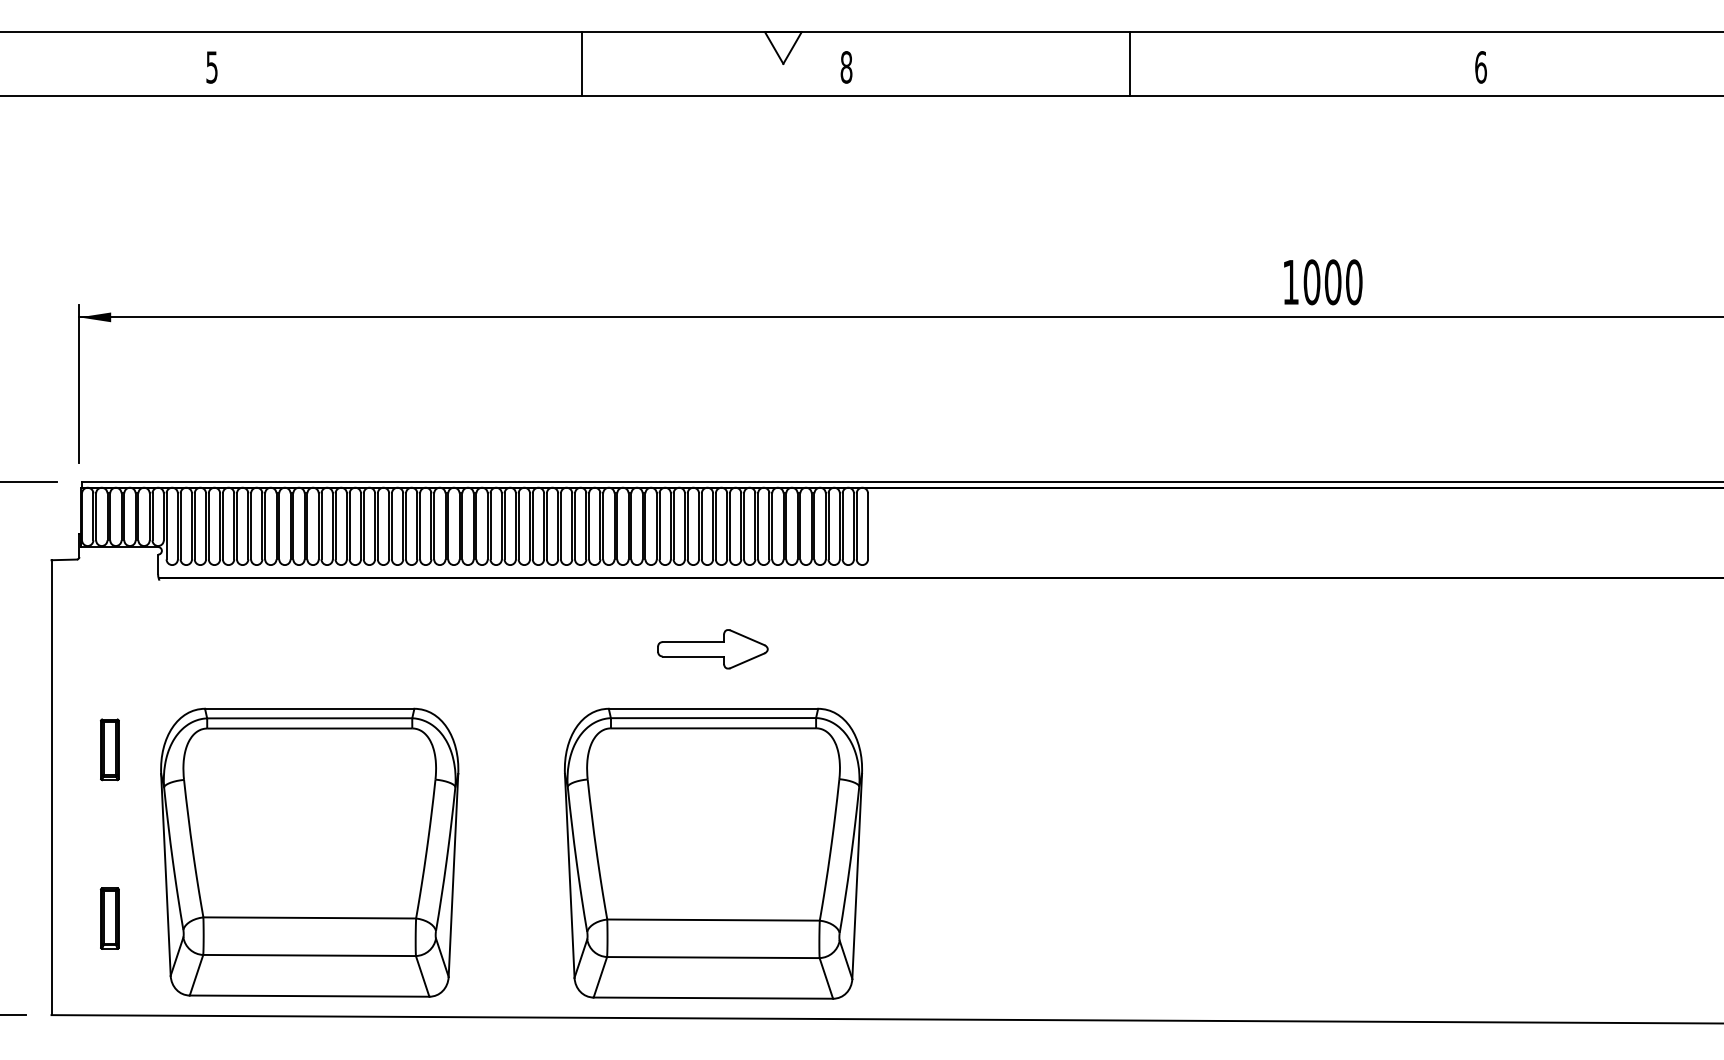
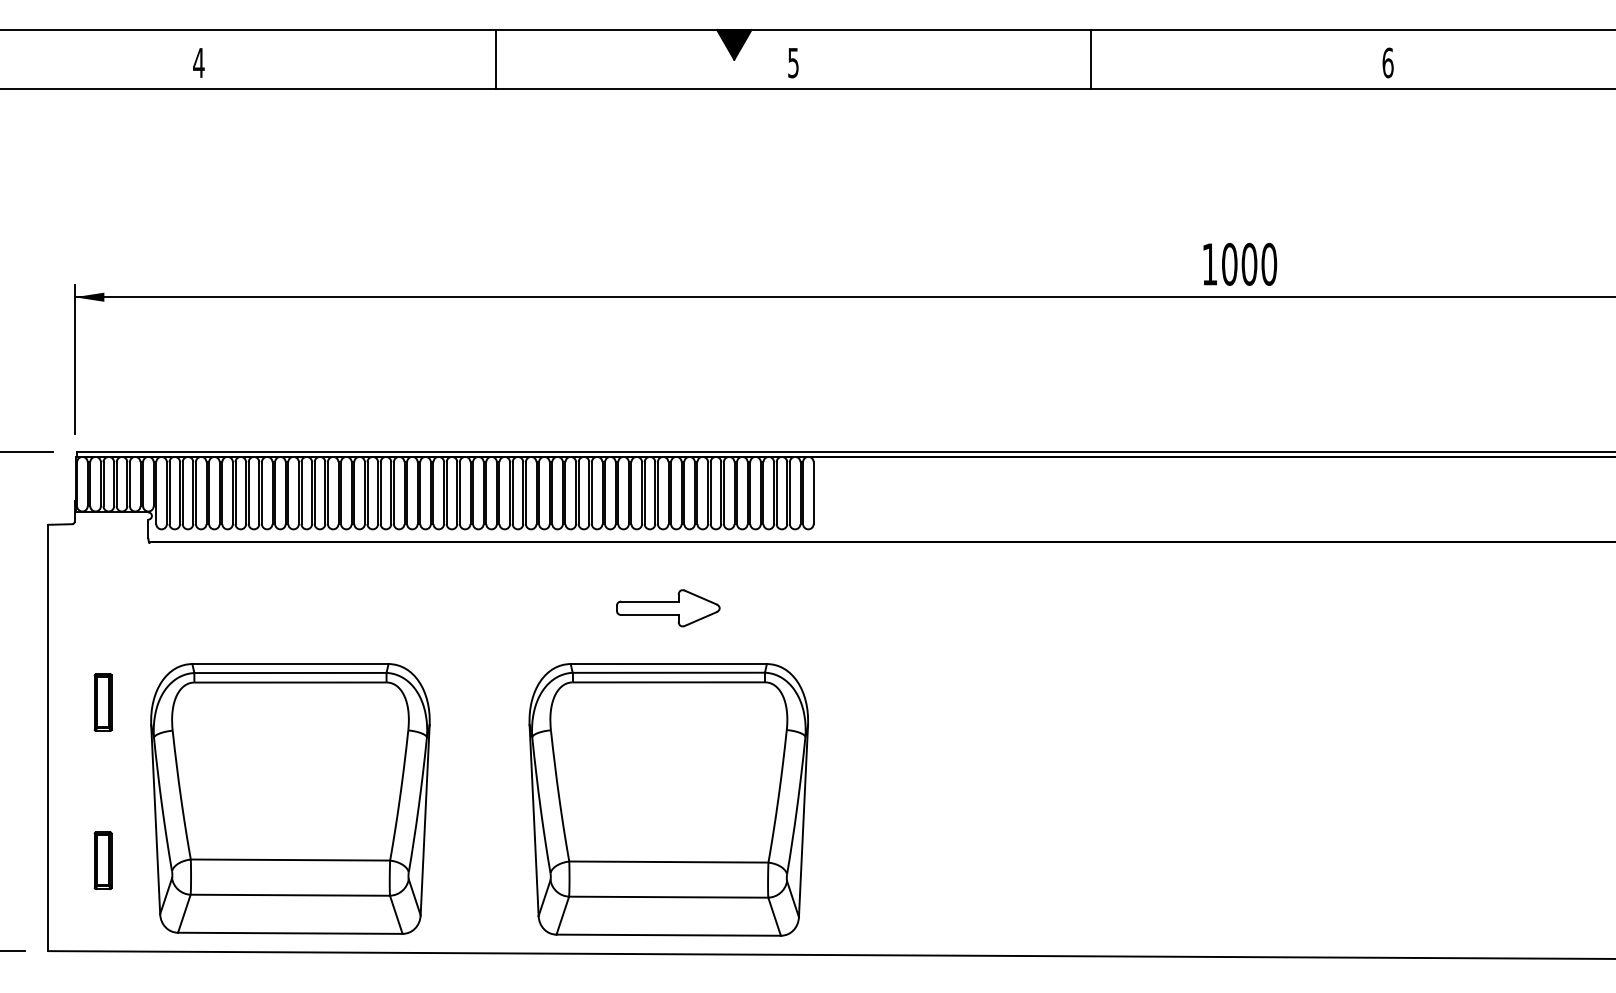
fill: (783, 47) -> (734, 44), added
line: (581, 63) -> (496, 59), moved
line: (1130, 63) -> (1091, 59), moved
text: (846, 66) -> (793, 62), 8 -> 5
text: (211, 67) -> (198, 63), 5 -> 4

